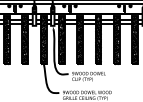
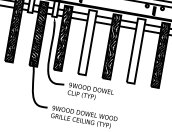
hatch: (80, 40) -> (87, 42), removed
hatch: (116, 40) -> (135, 51), removed

